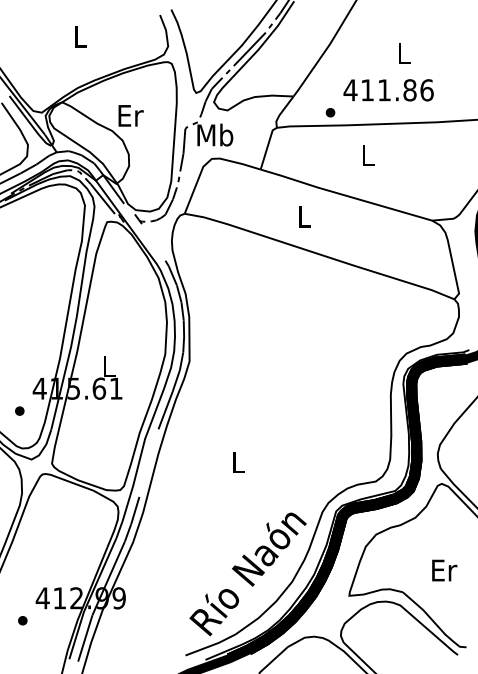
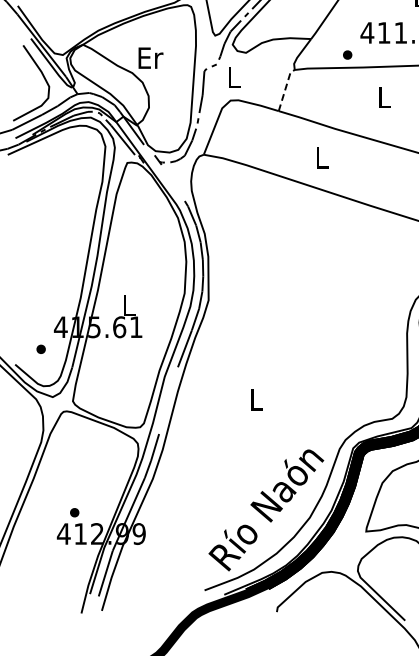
text: (215, 134) -> (234, 76), Mb -> L
line: (267, 147) -> (285, 89), solid -> dashed
part: (22, 620) -> (74, 512), moved

